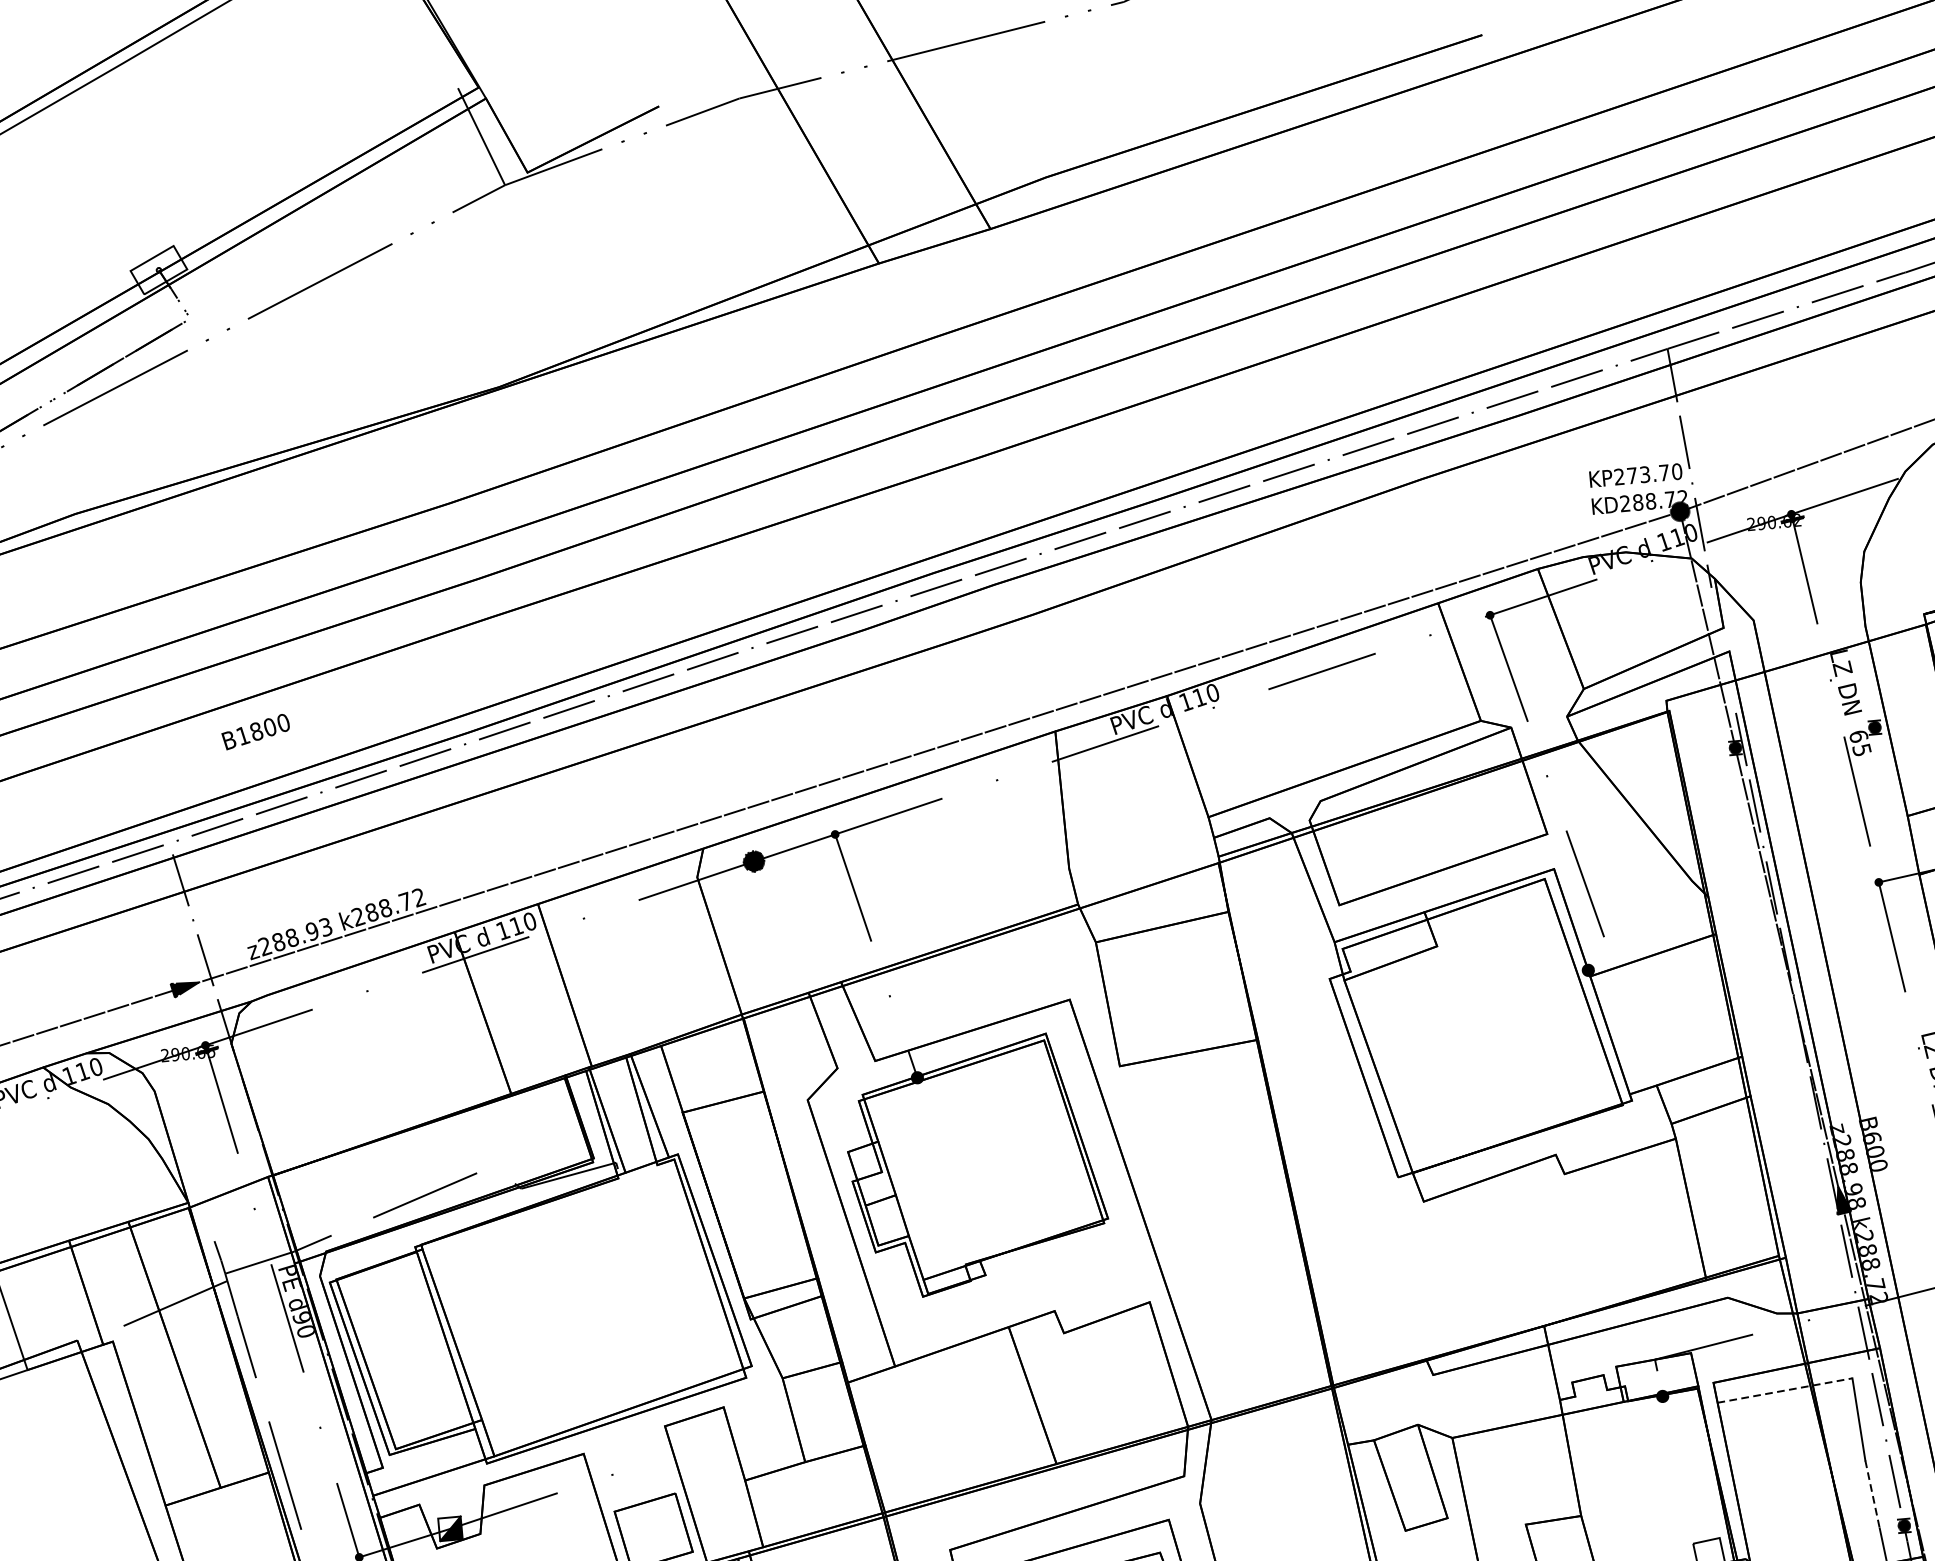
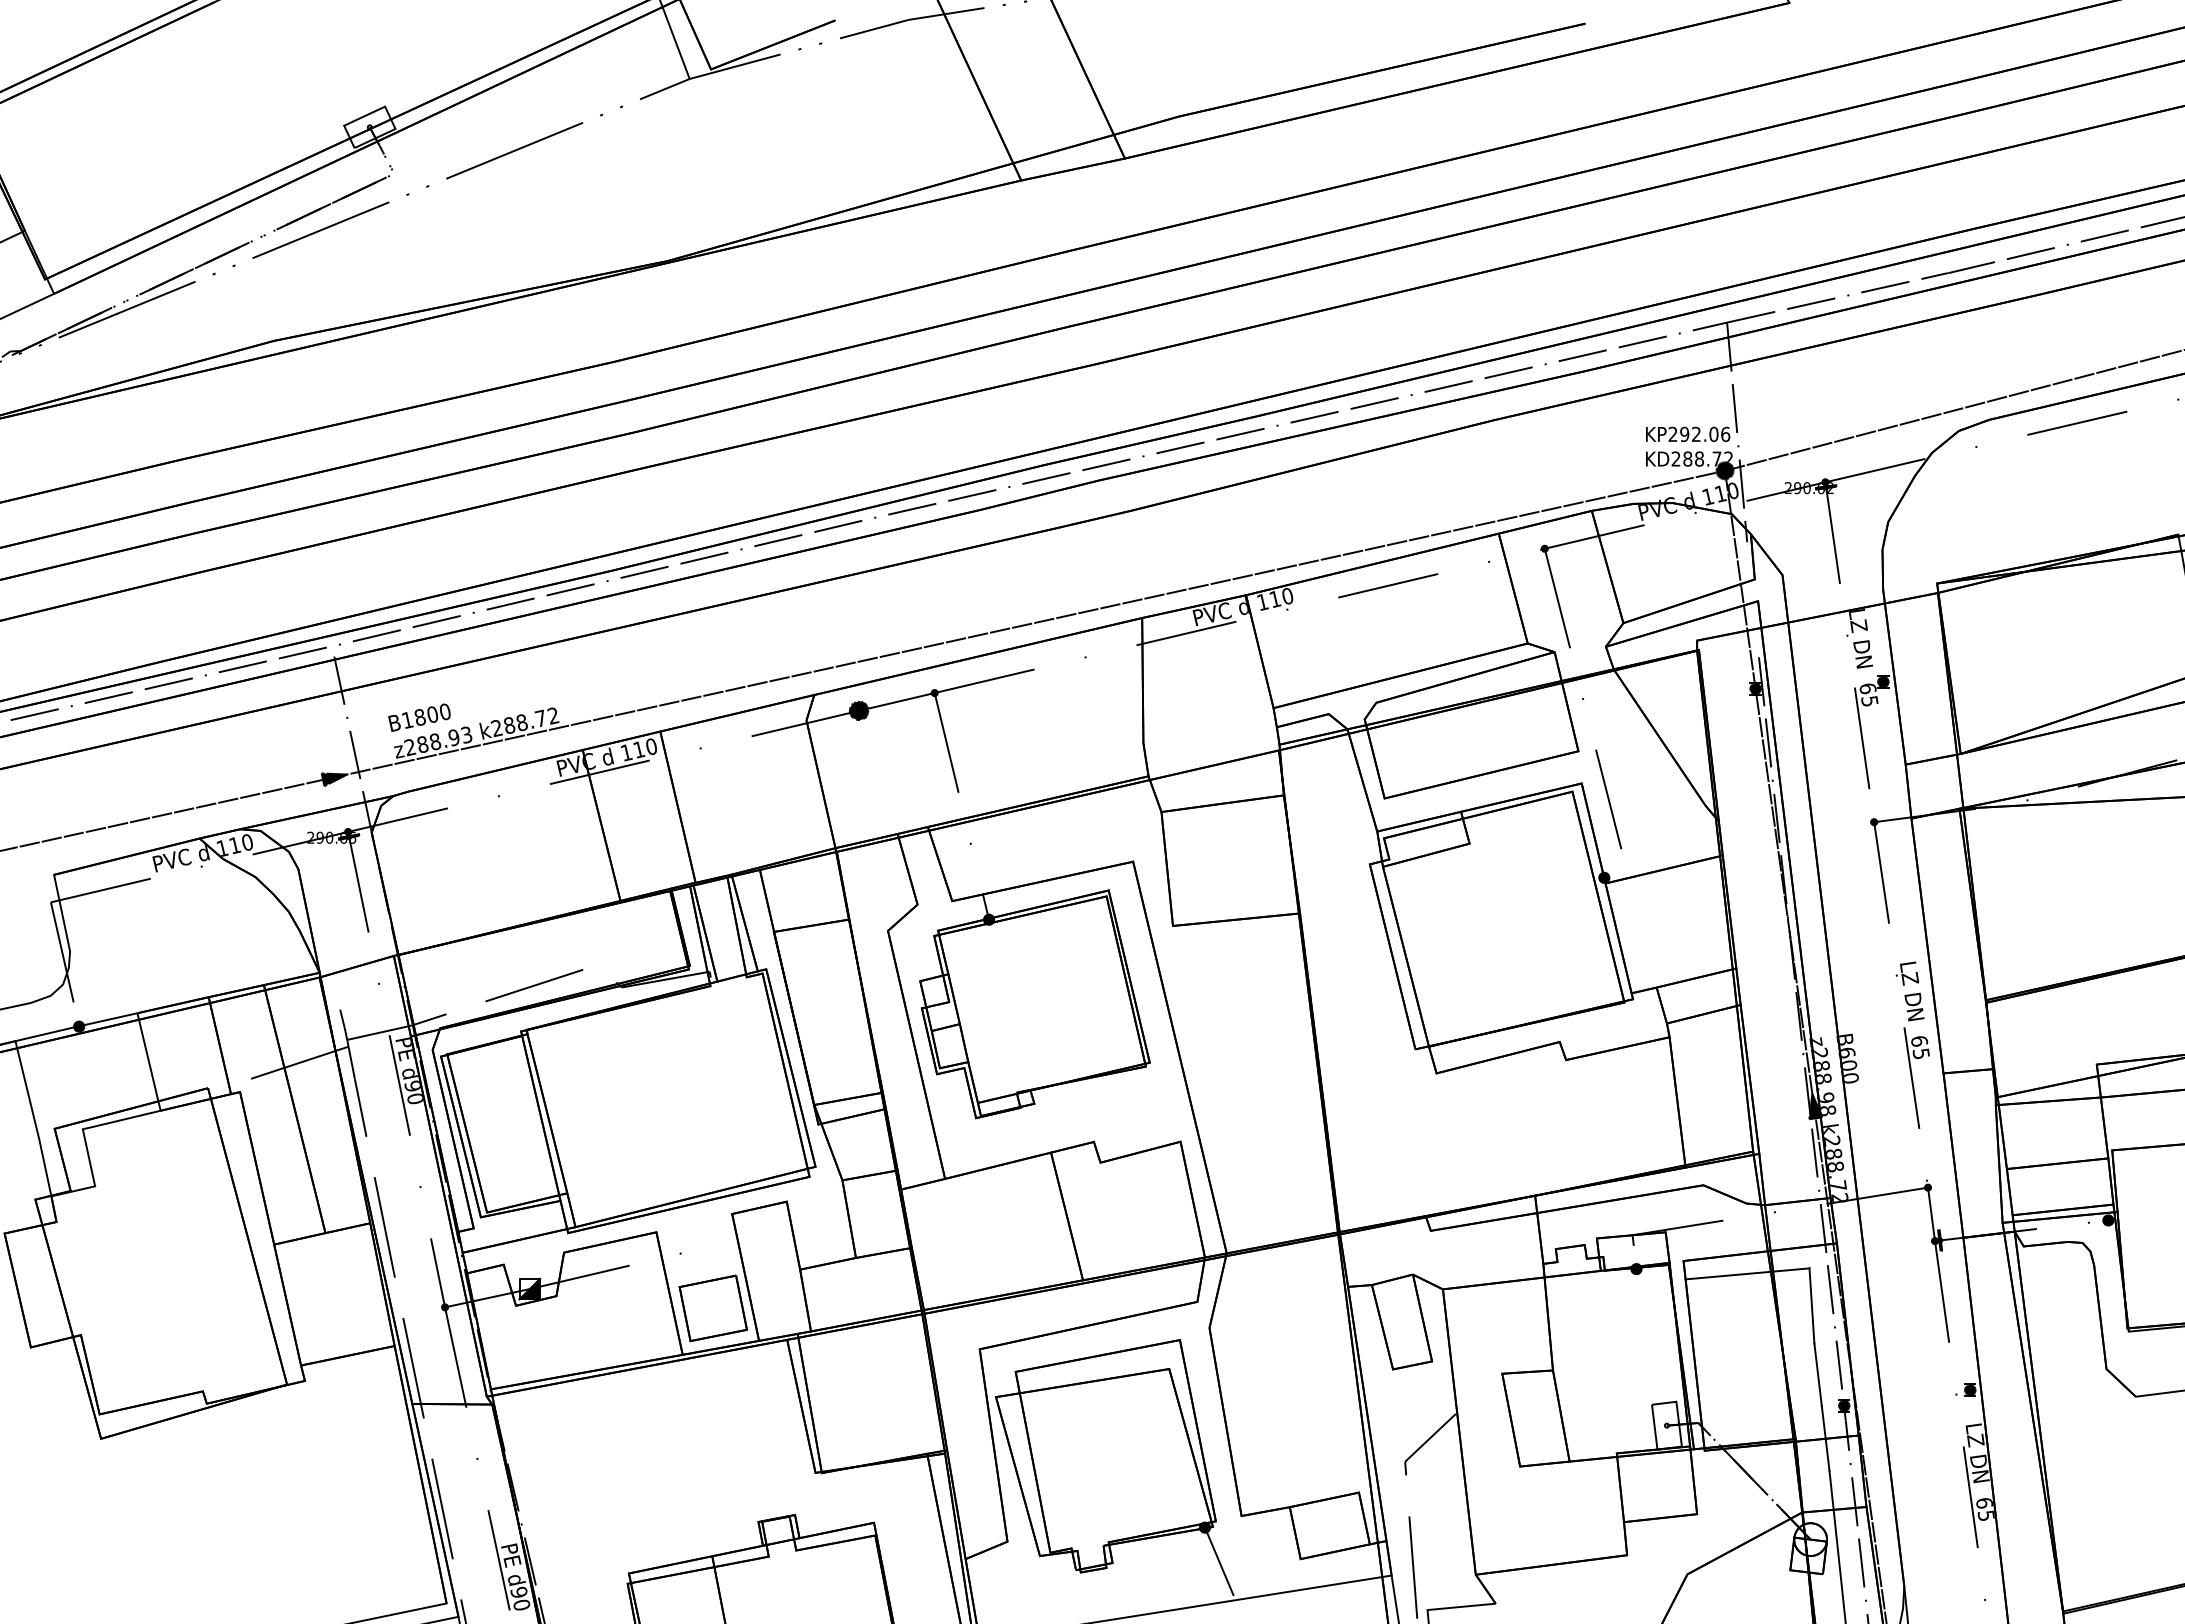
text: (1655, 473) -> (1705, 434), KP273.70 -> KP292.06
text: (255, 731) -> (419, 717), moved
line: (1784, 1390) -> (1747, 1273), dashed -> solid
line: (1872, 1493) -> (1818, 1374), dashed -> solid

